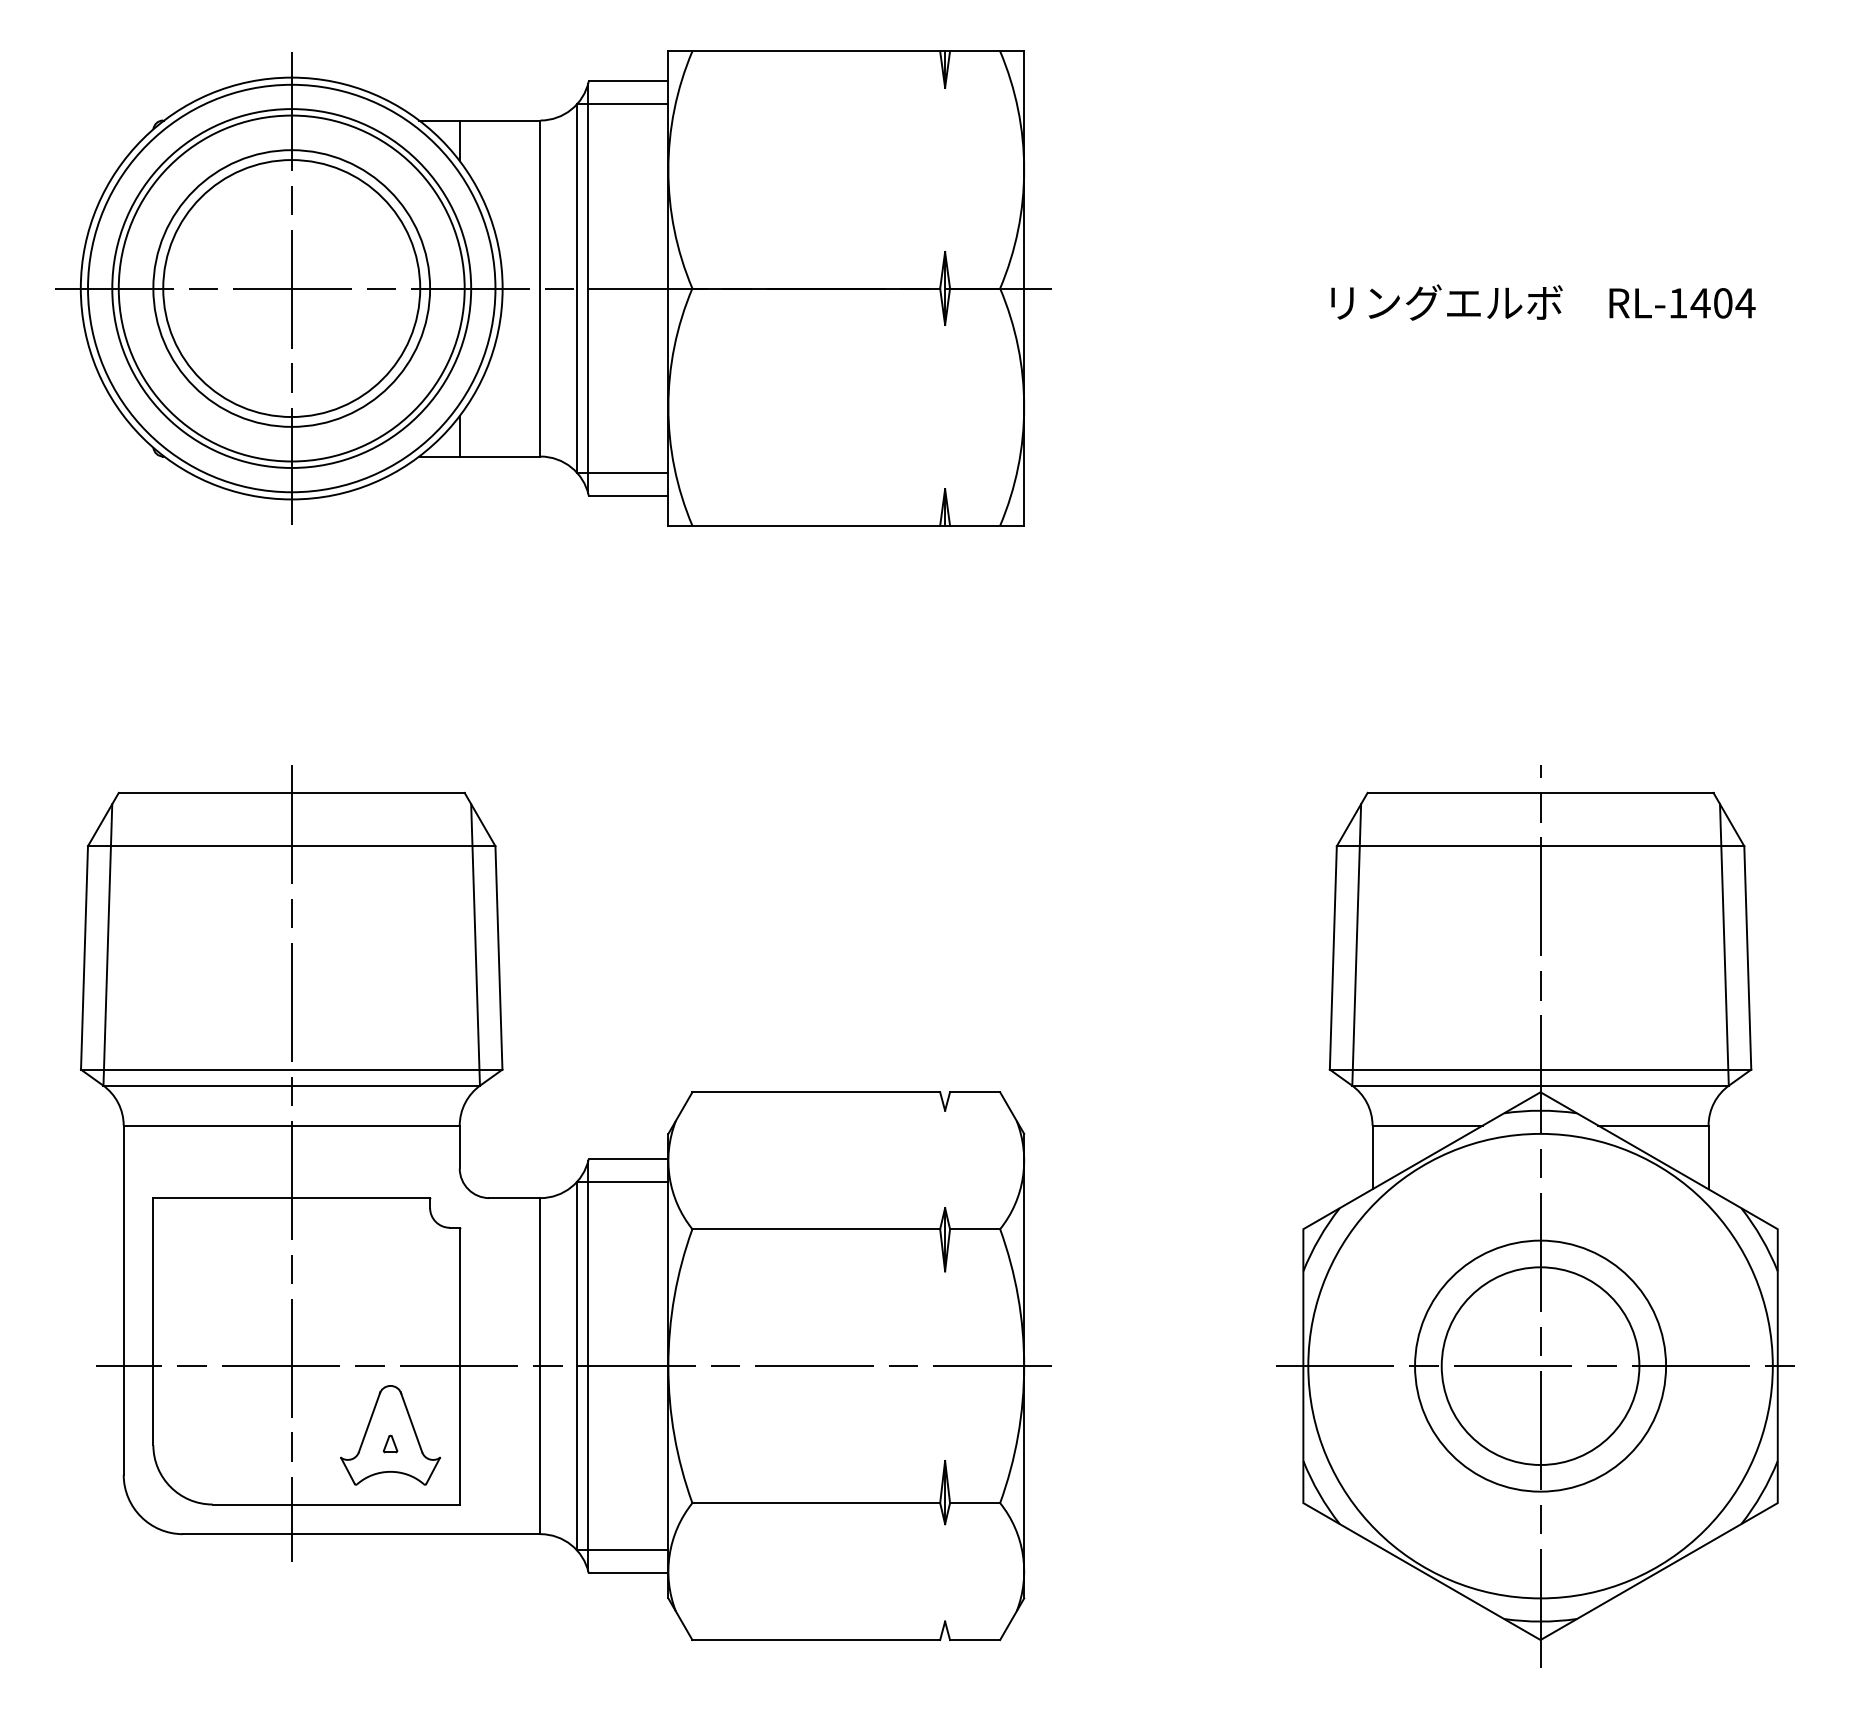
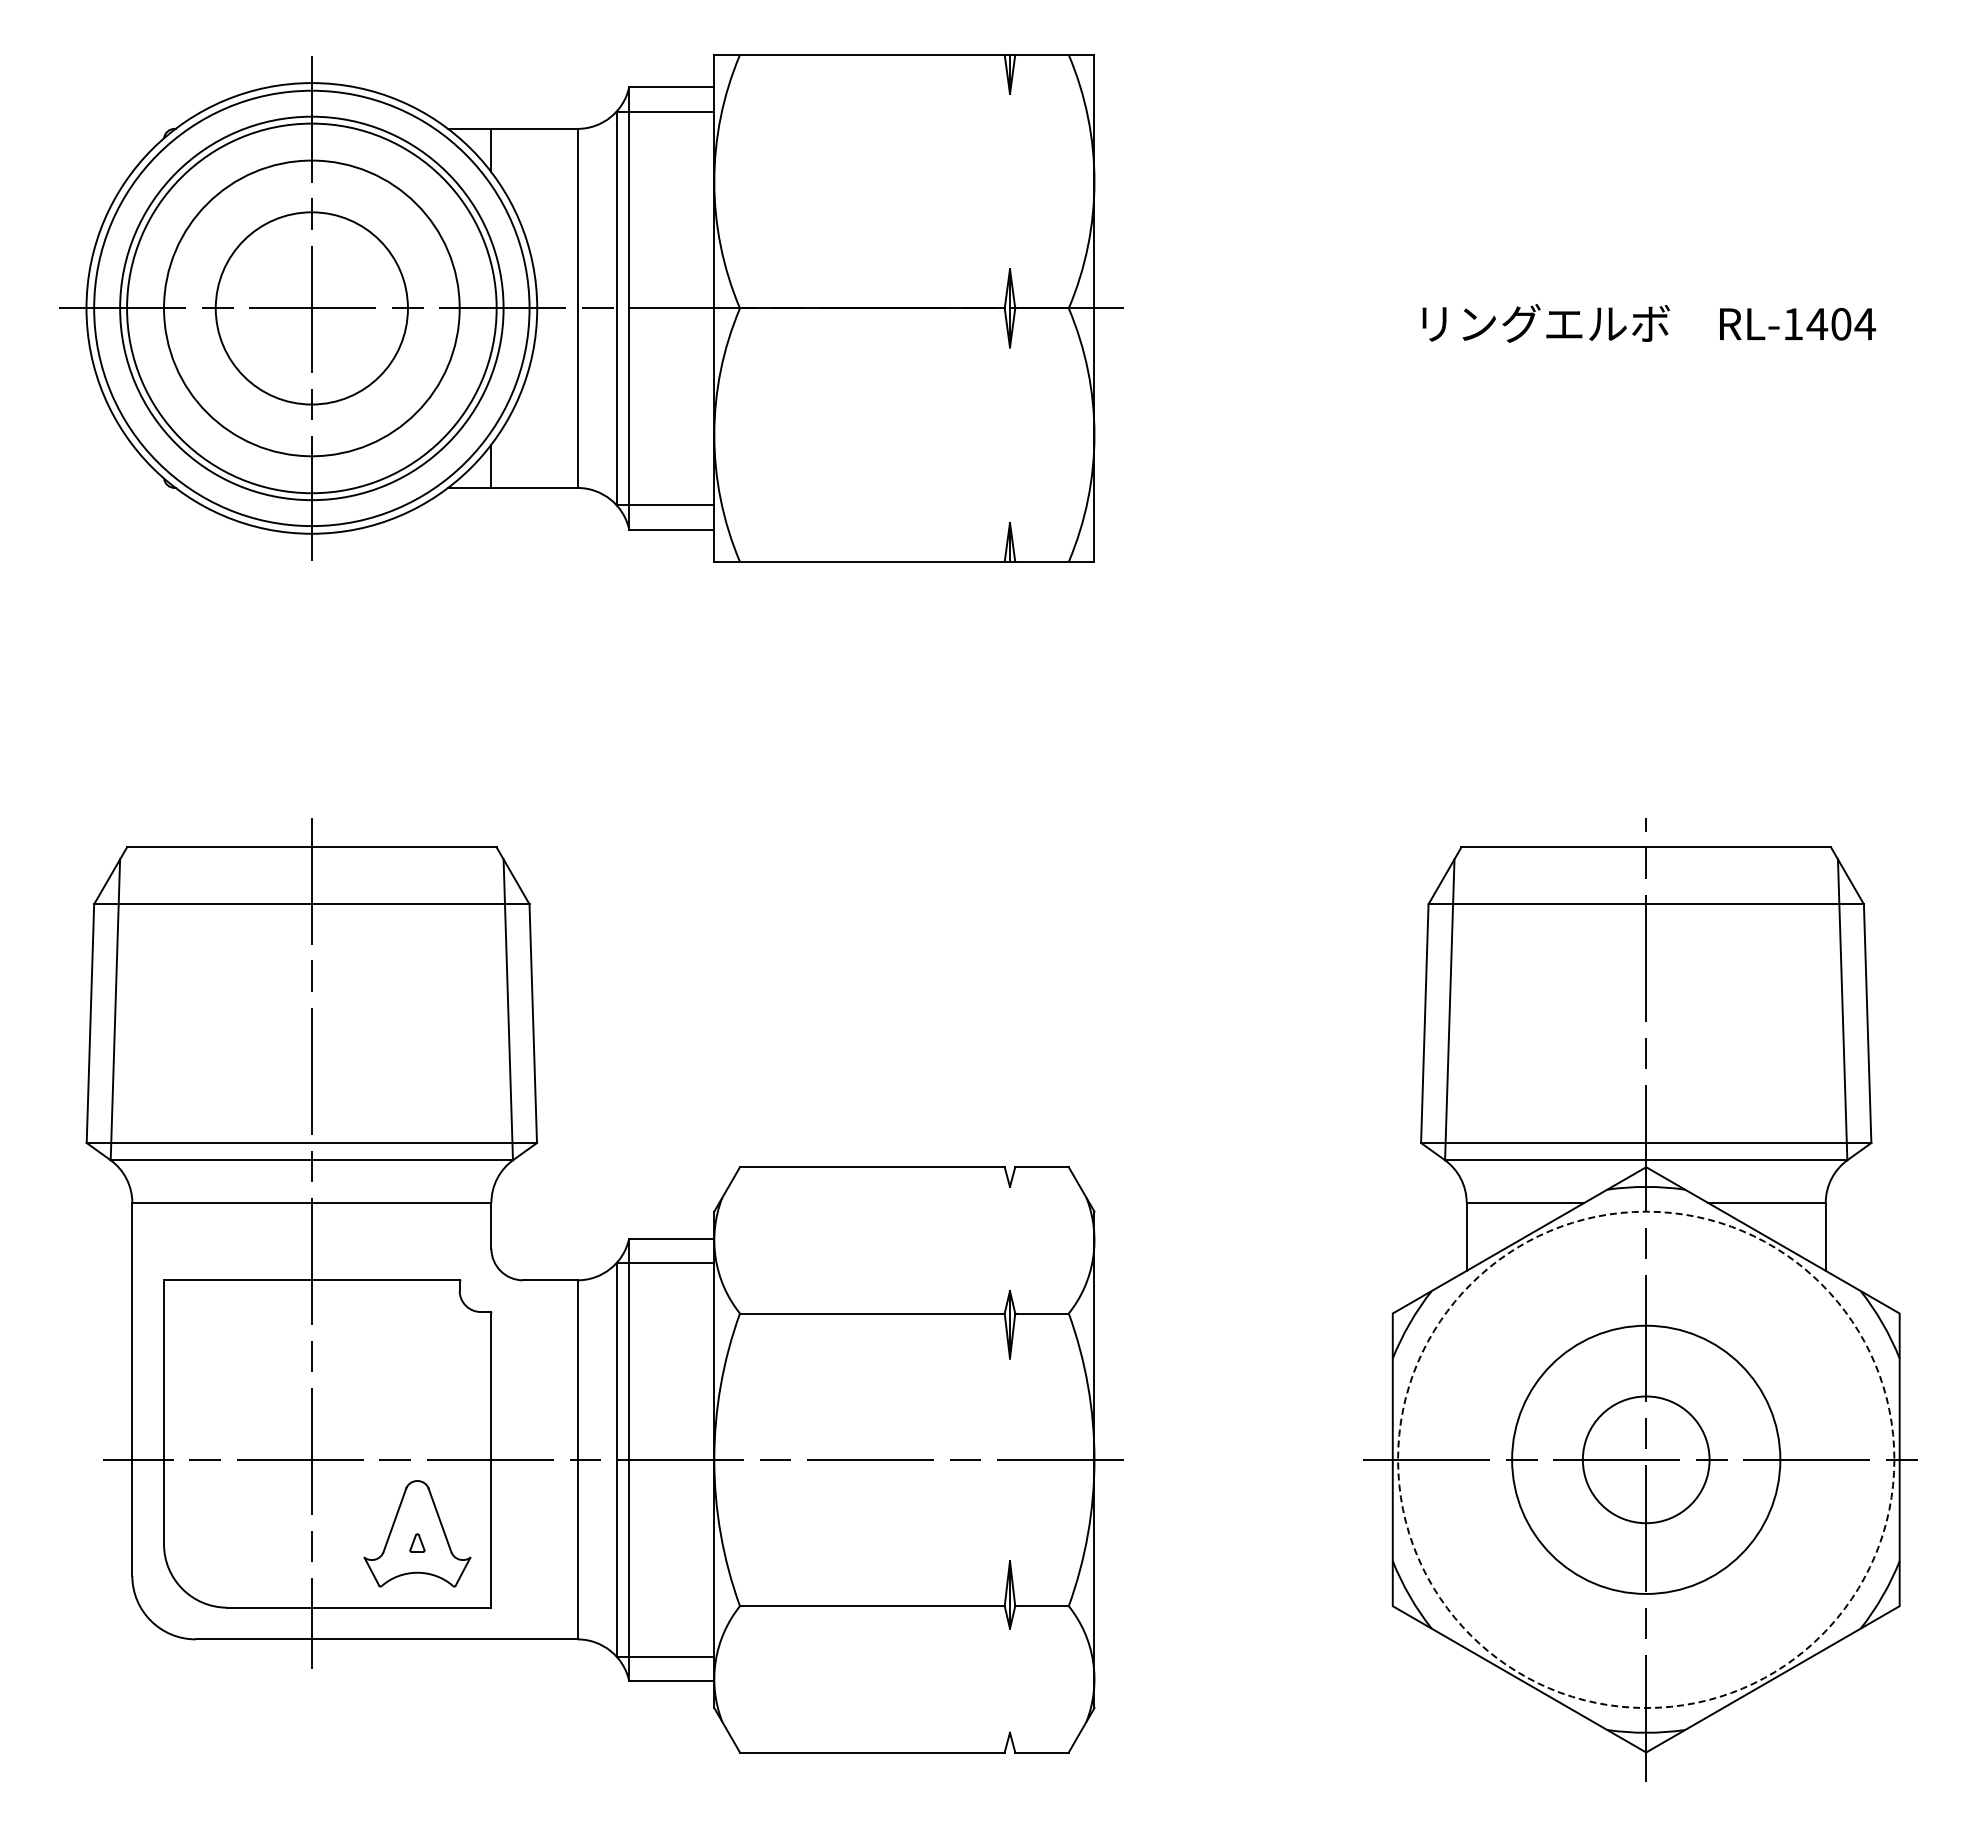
circle: (291, 288) -> (311, 308), size x0.7
circle: (1539, 1365) -> (1645, 1459), size x0.6
circle: (1540, 1365) -> (1646, 1459), solid -> dashed

